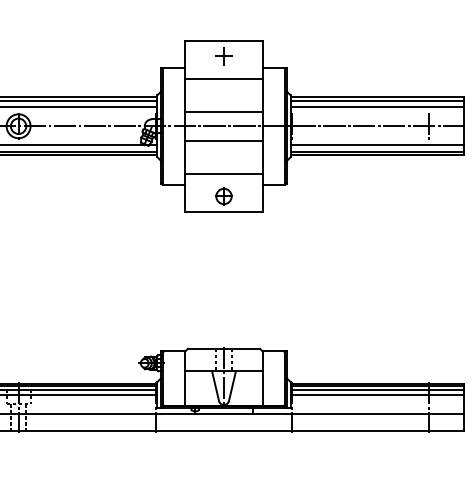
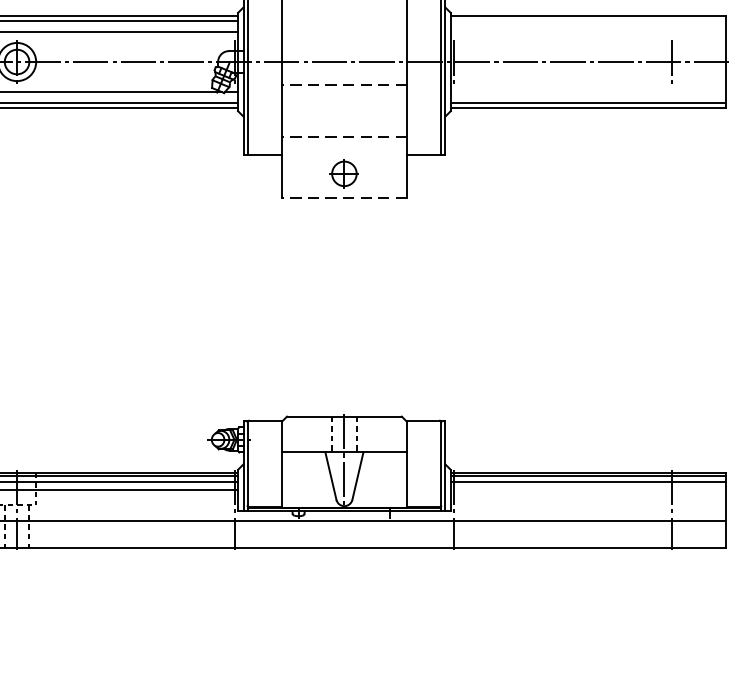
line: (376, 100) -> (587, 20), removed
line: (376, 107) -> (587, 32), removed
line: (223, 112) -> (343, 40), removed
line: (223, 140) -> (343, 84), solid -> dashed
line: (376, 145) -> (587, 92), removed
line: (223, 173) -> (343, 137), solid -> dashed
line: (223, 211) -> (343, 197), solid -> dashed
line: (376, 395) -> (587, 491), removed

